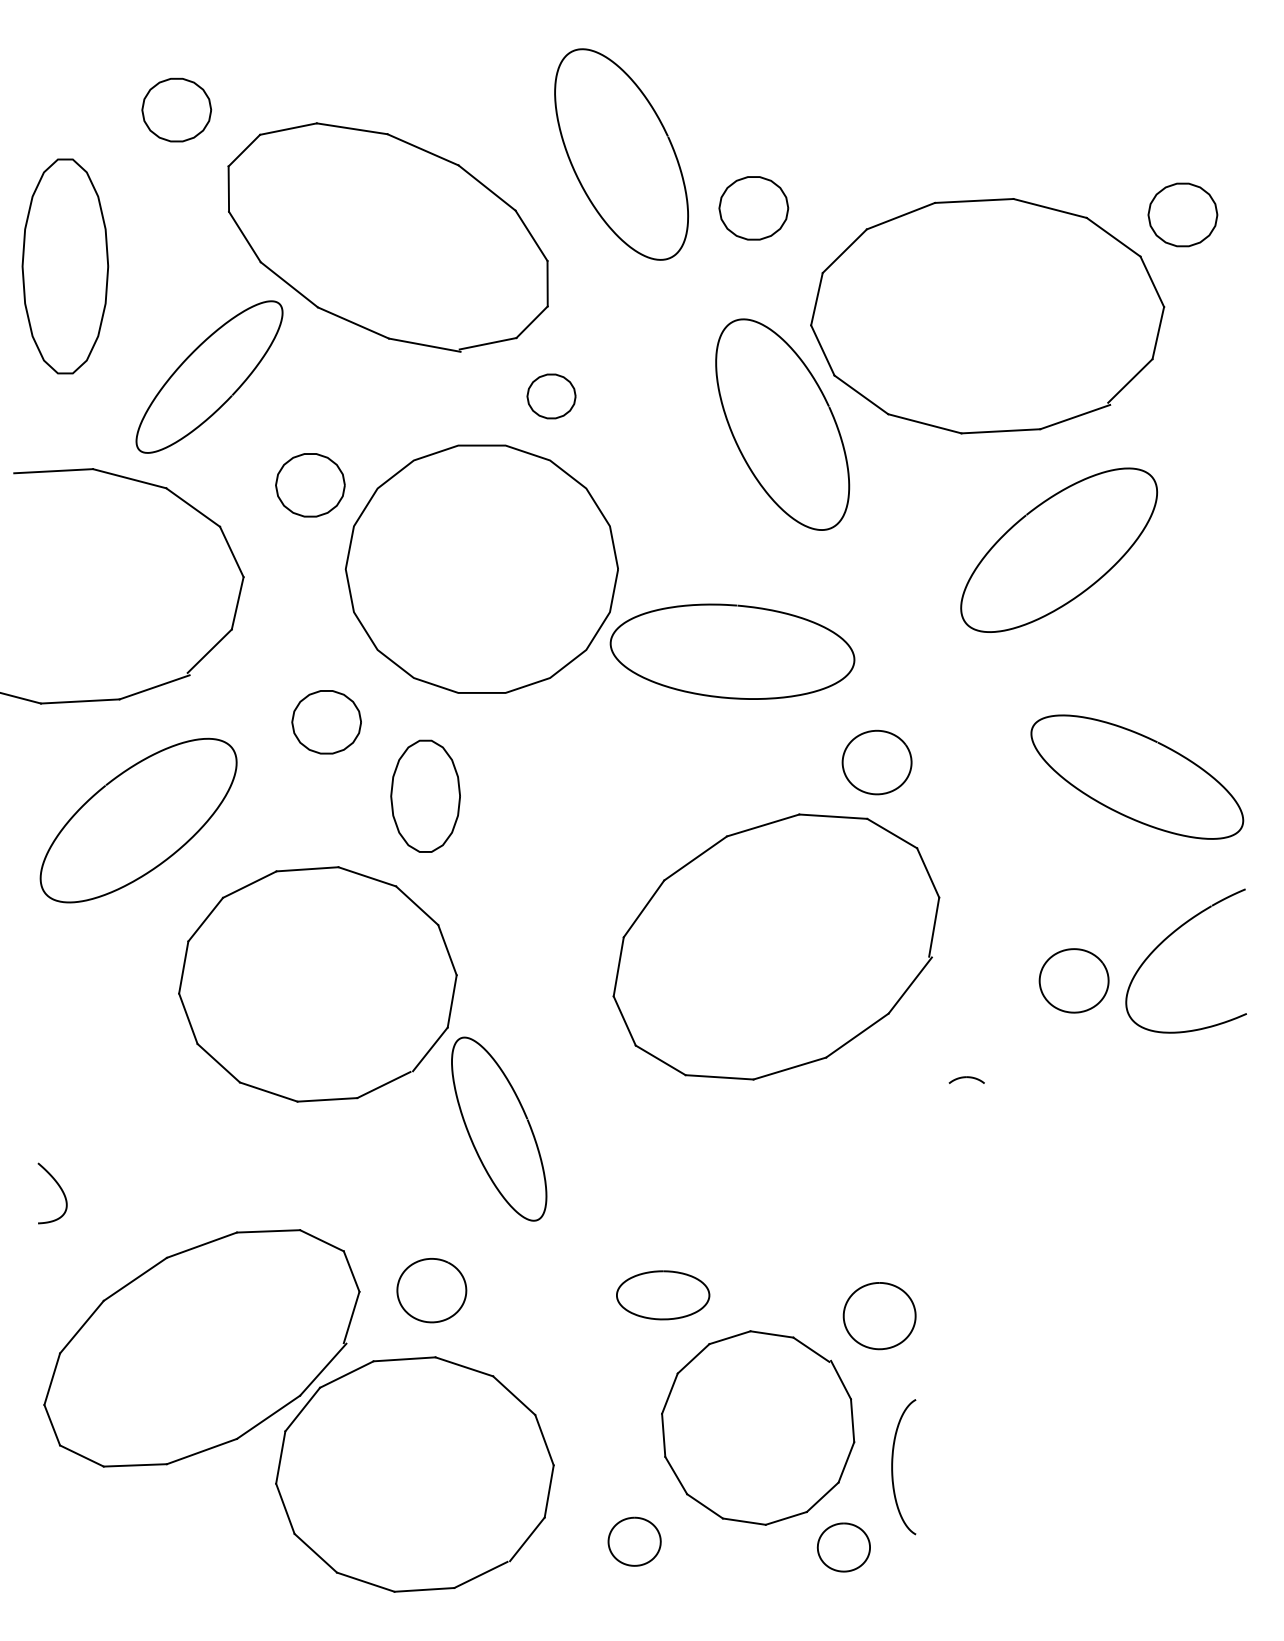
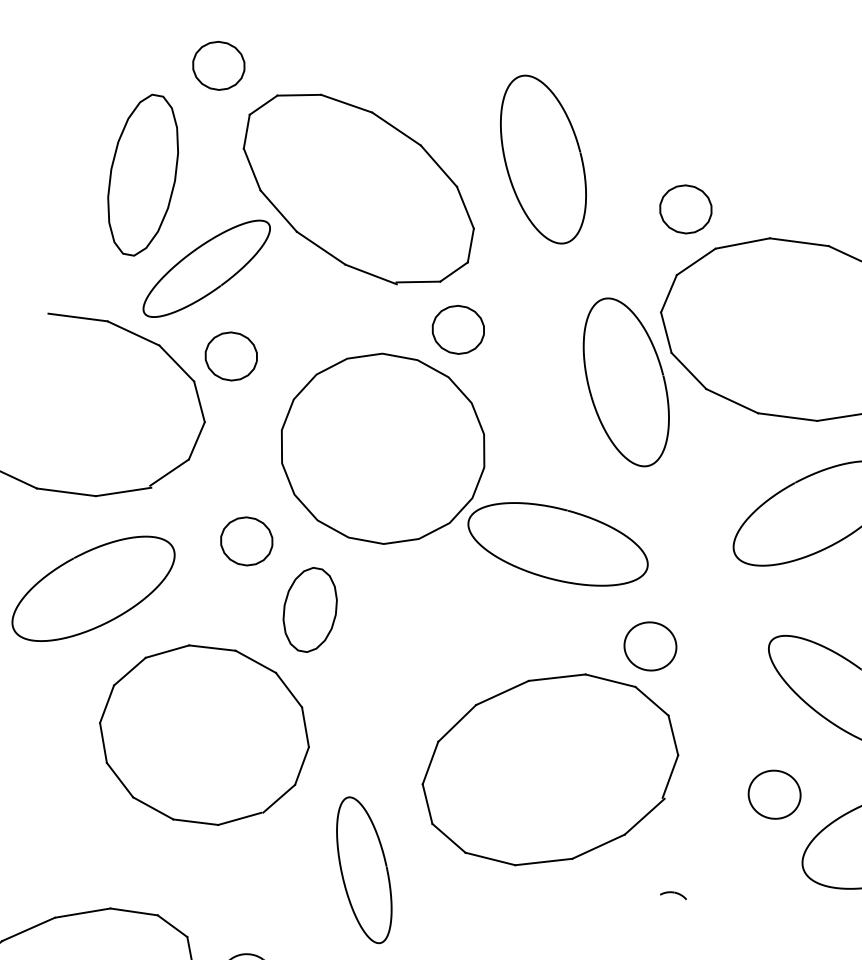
part: (753, 208) -> (685, 209), moved
part: (65, 266) -> (143, 175), moved
part: (551, 396) -> (458, 329), size x1.43
part: (310, 485) -> (231, 356), moved
curve: (1072, 950) -> (777, 771), moved
curve: (524, 1115) -> (384, 863), moved

